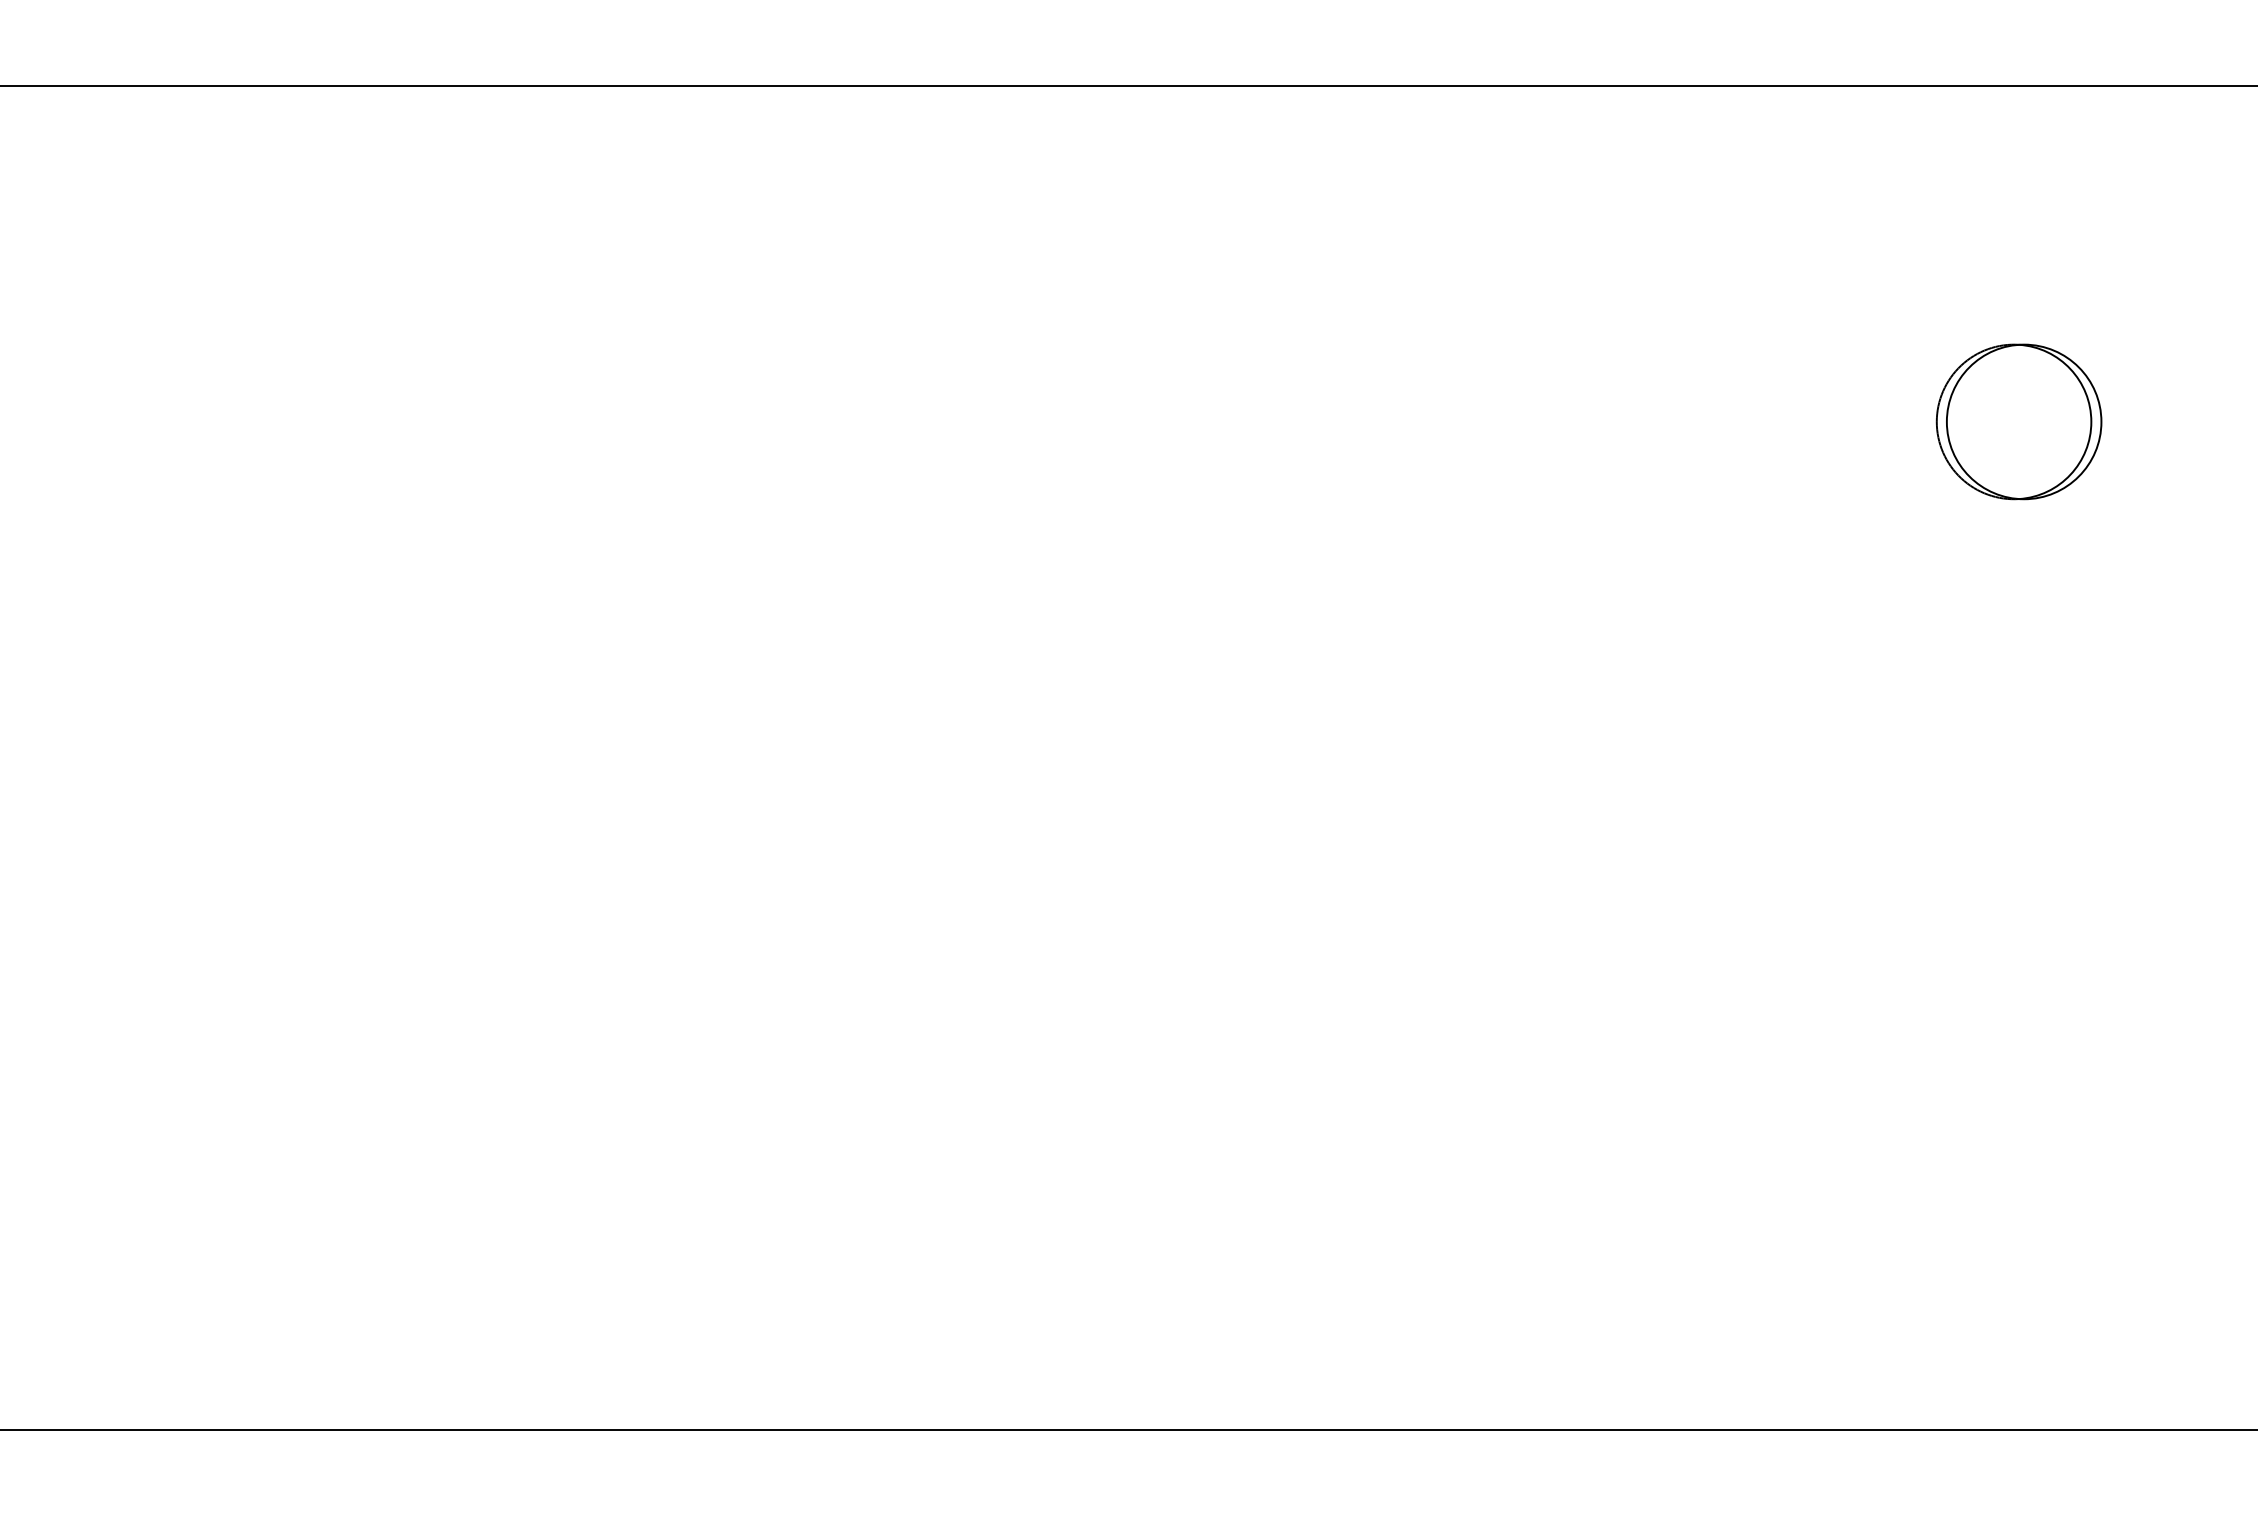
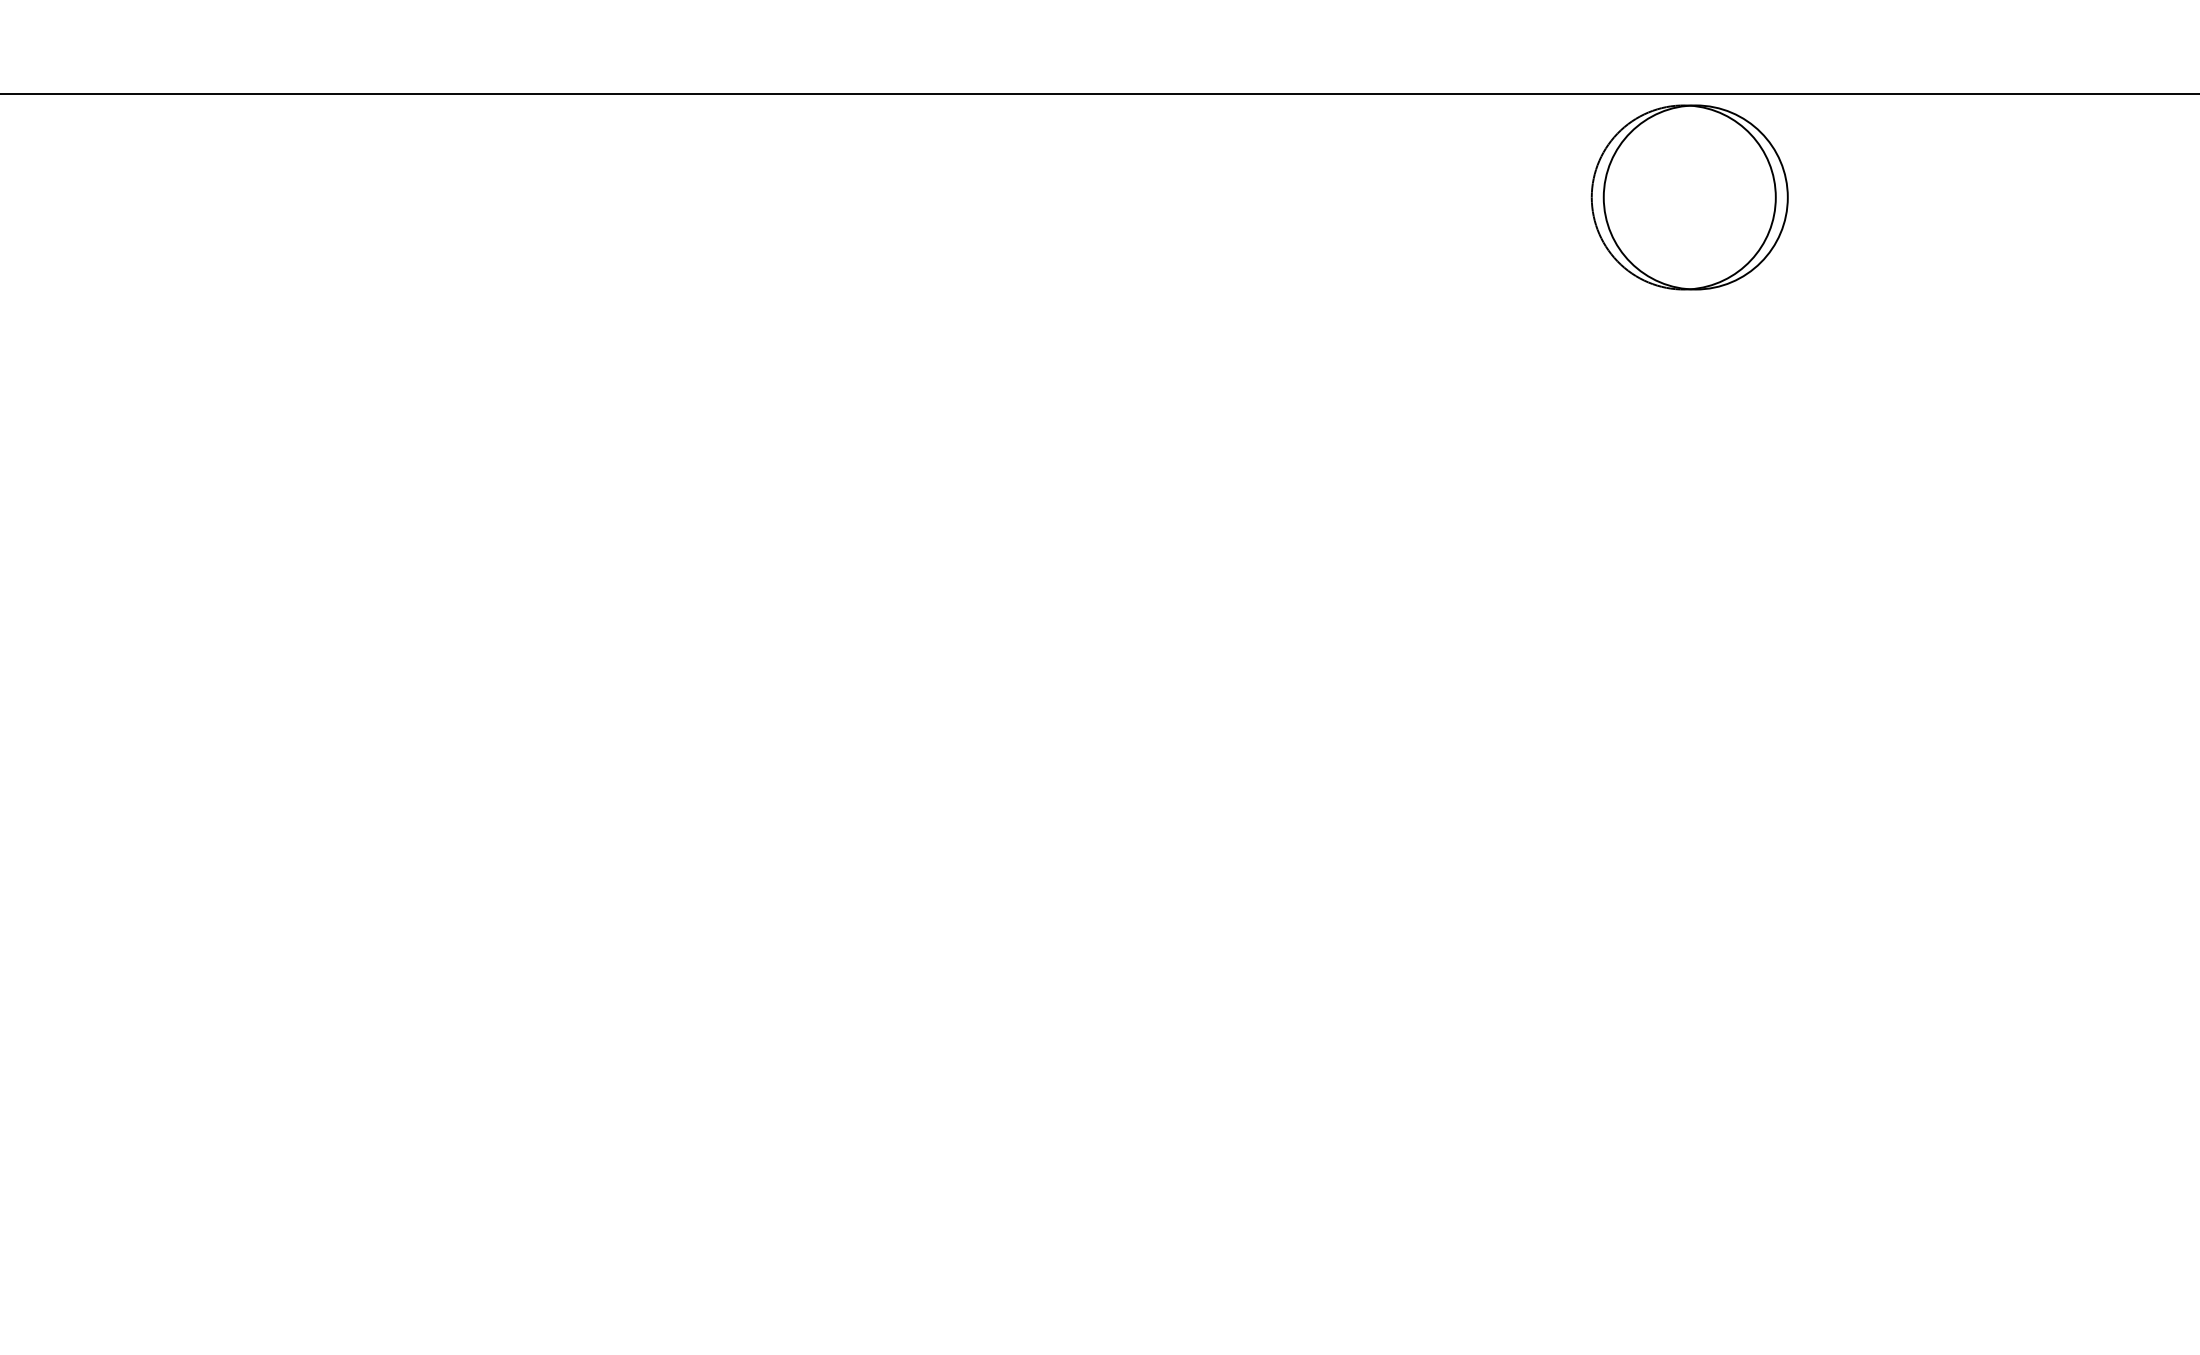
part: (2018, 421) -> (1689, 196), moved

